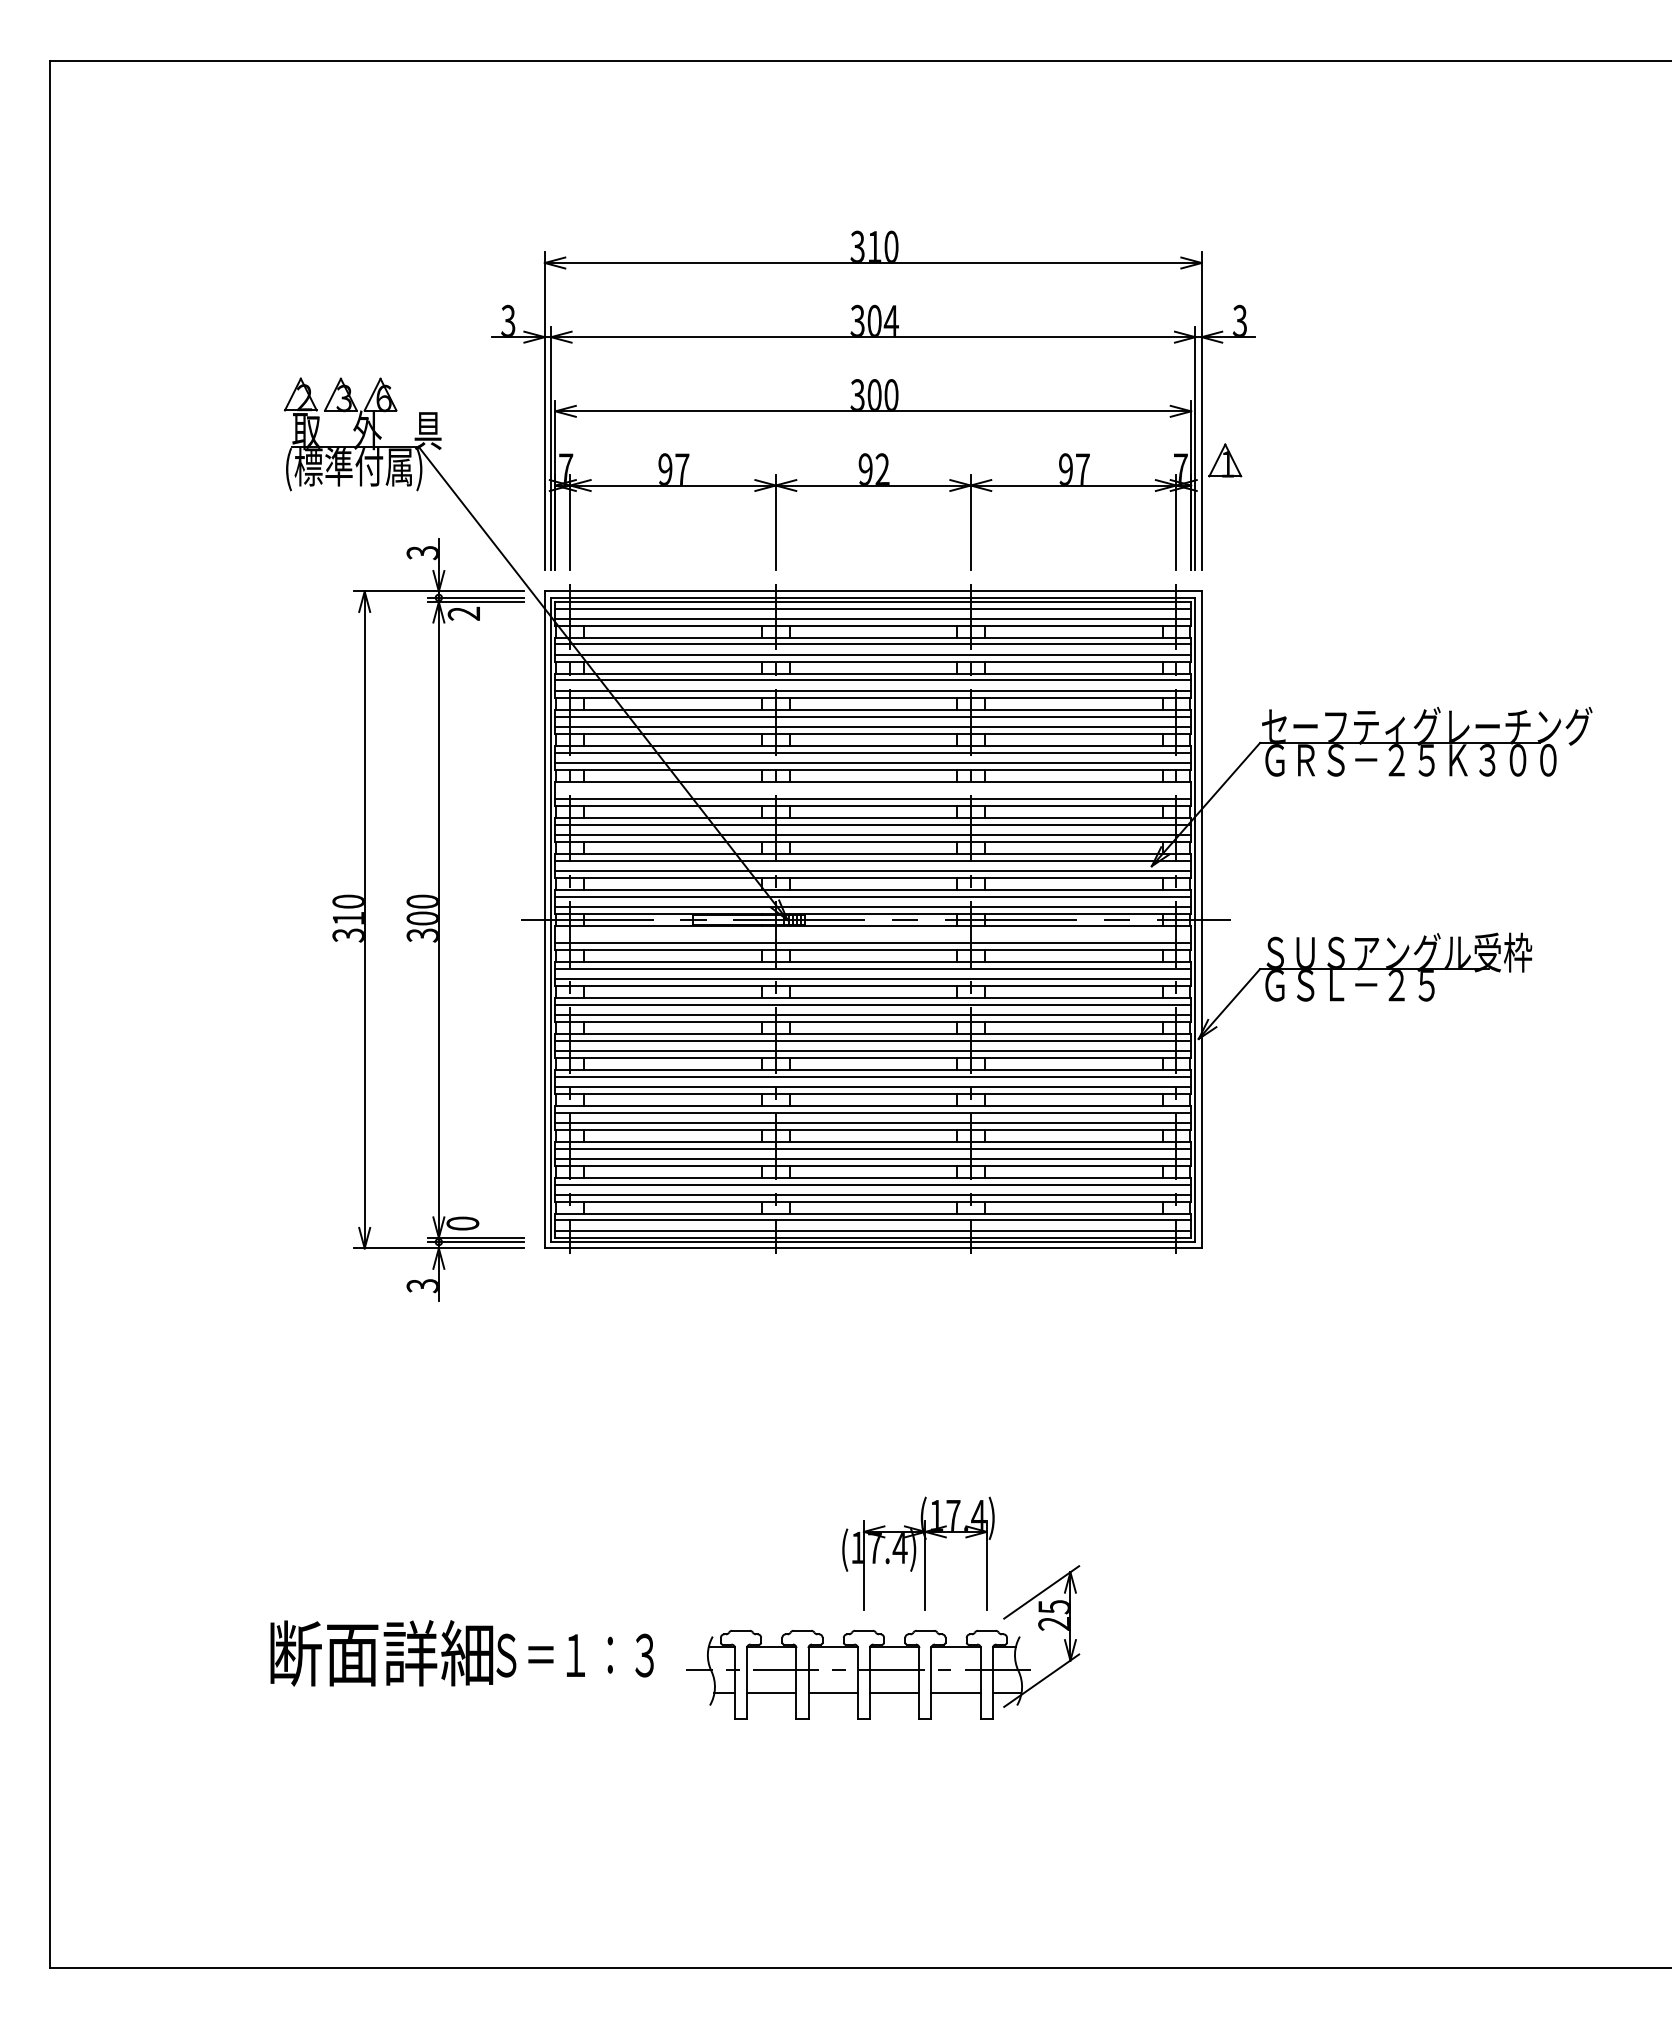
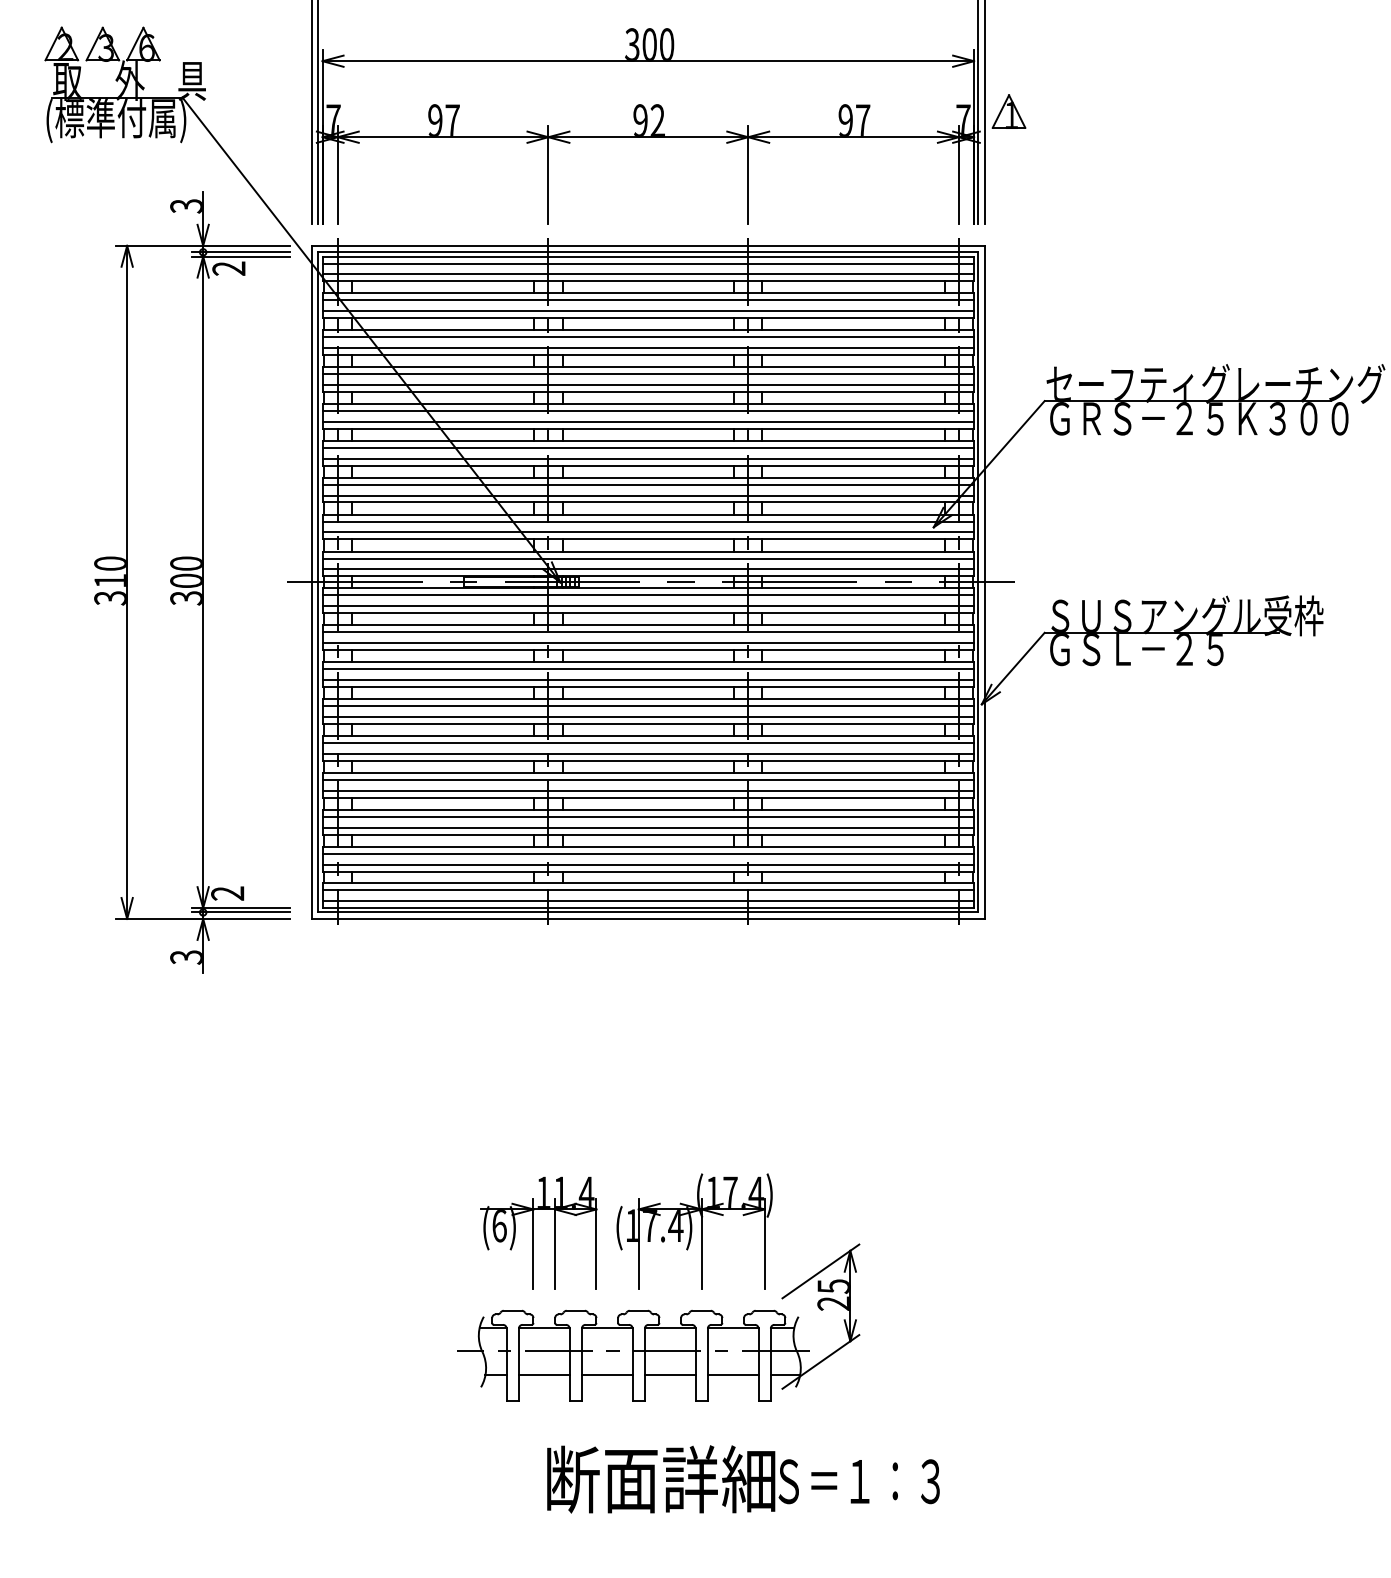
line: (873, 788) -> (648, 447), added
line: (873, 932) -> (648, 595), added
text: (462, 1223) -> (227, 893), 0 -> 2
part: (766, 1555) -> (538, 1233), added
text: (461, 1653) -> (742, 1479), moved

